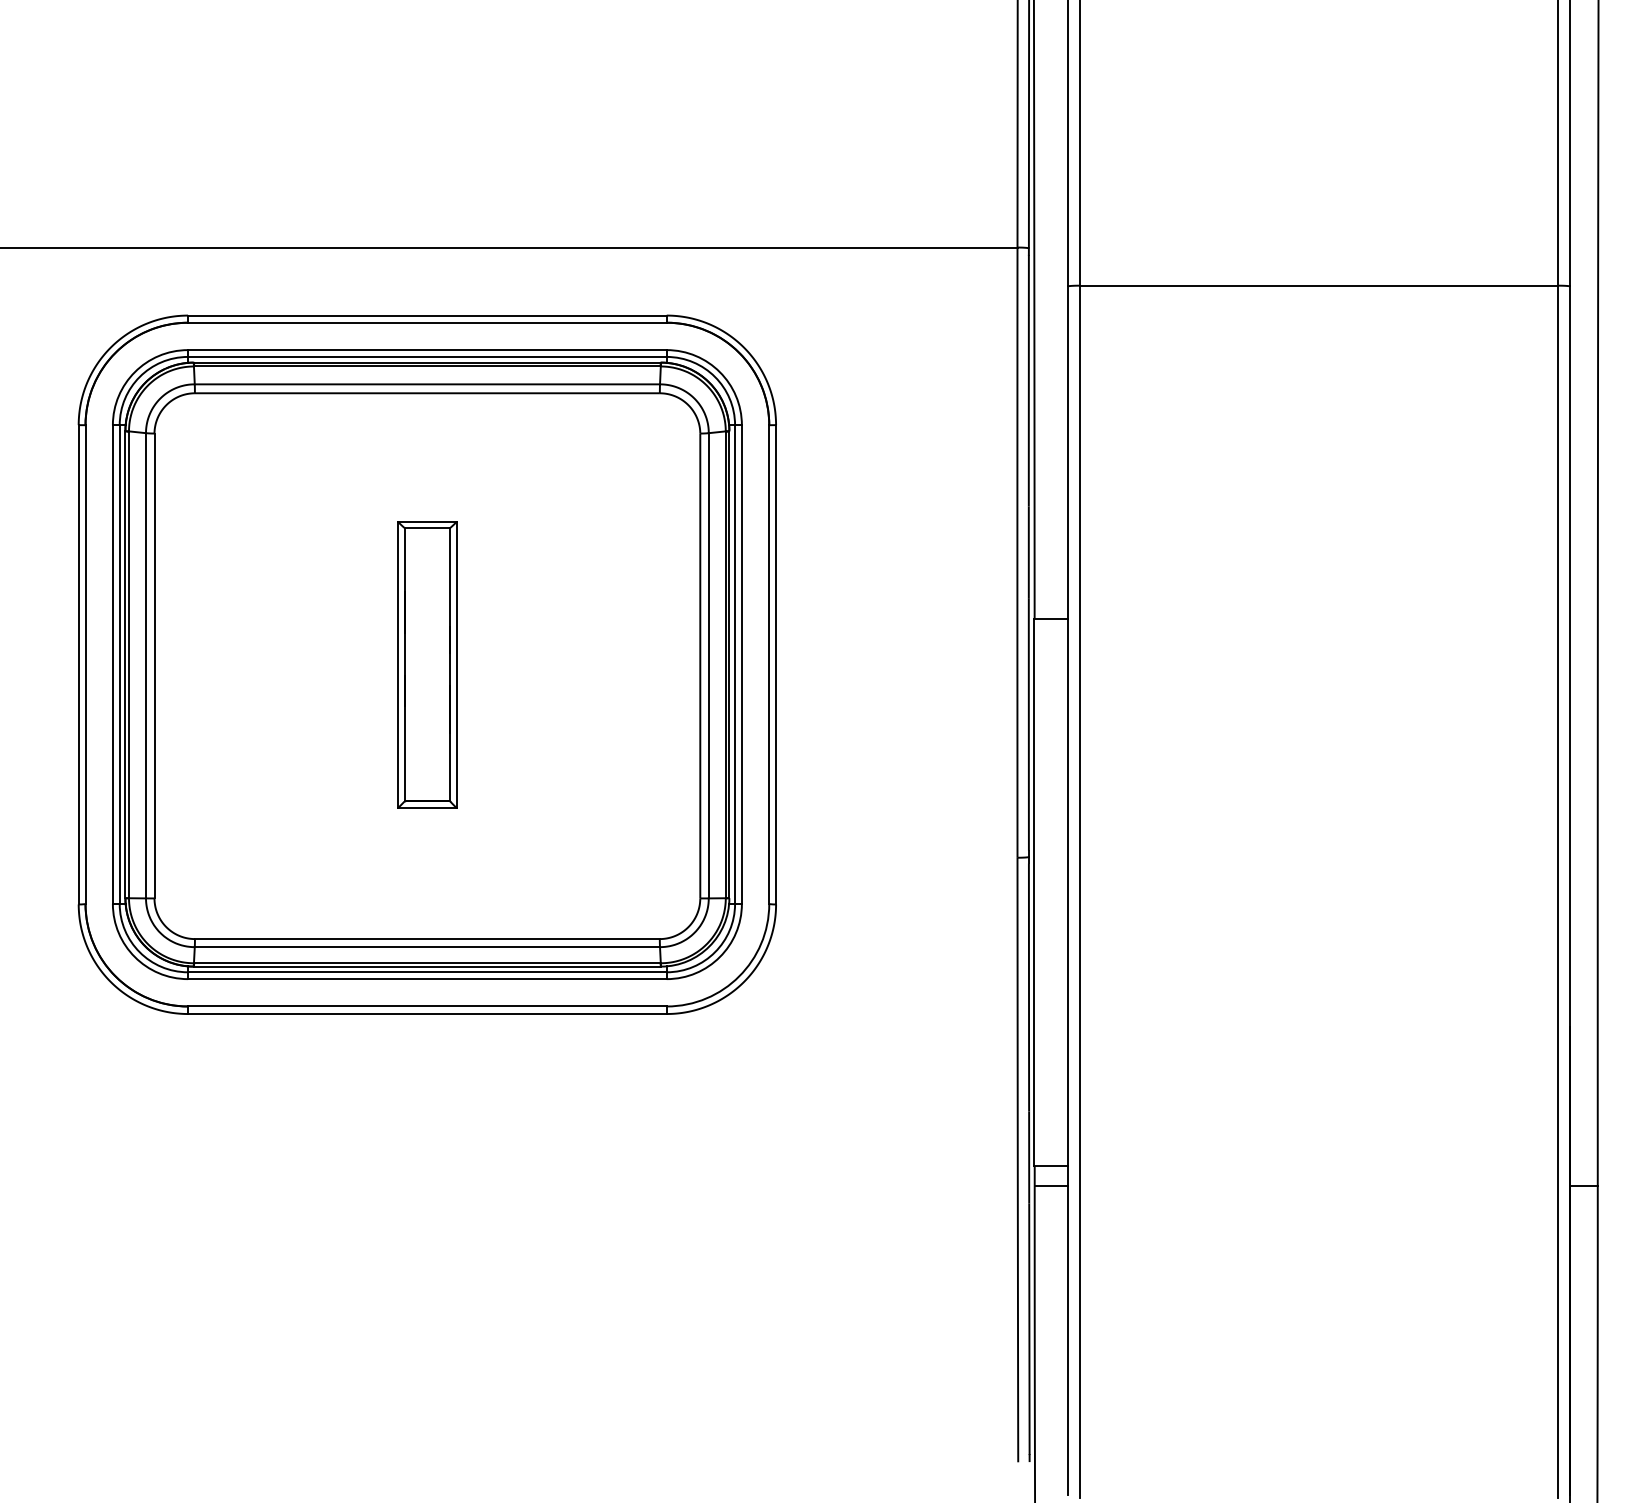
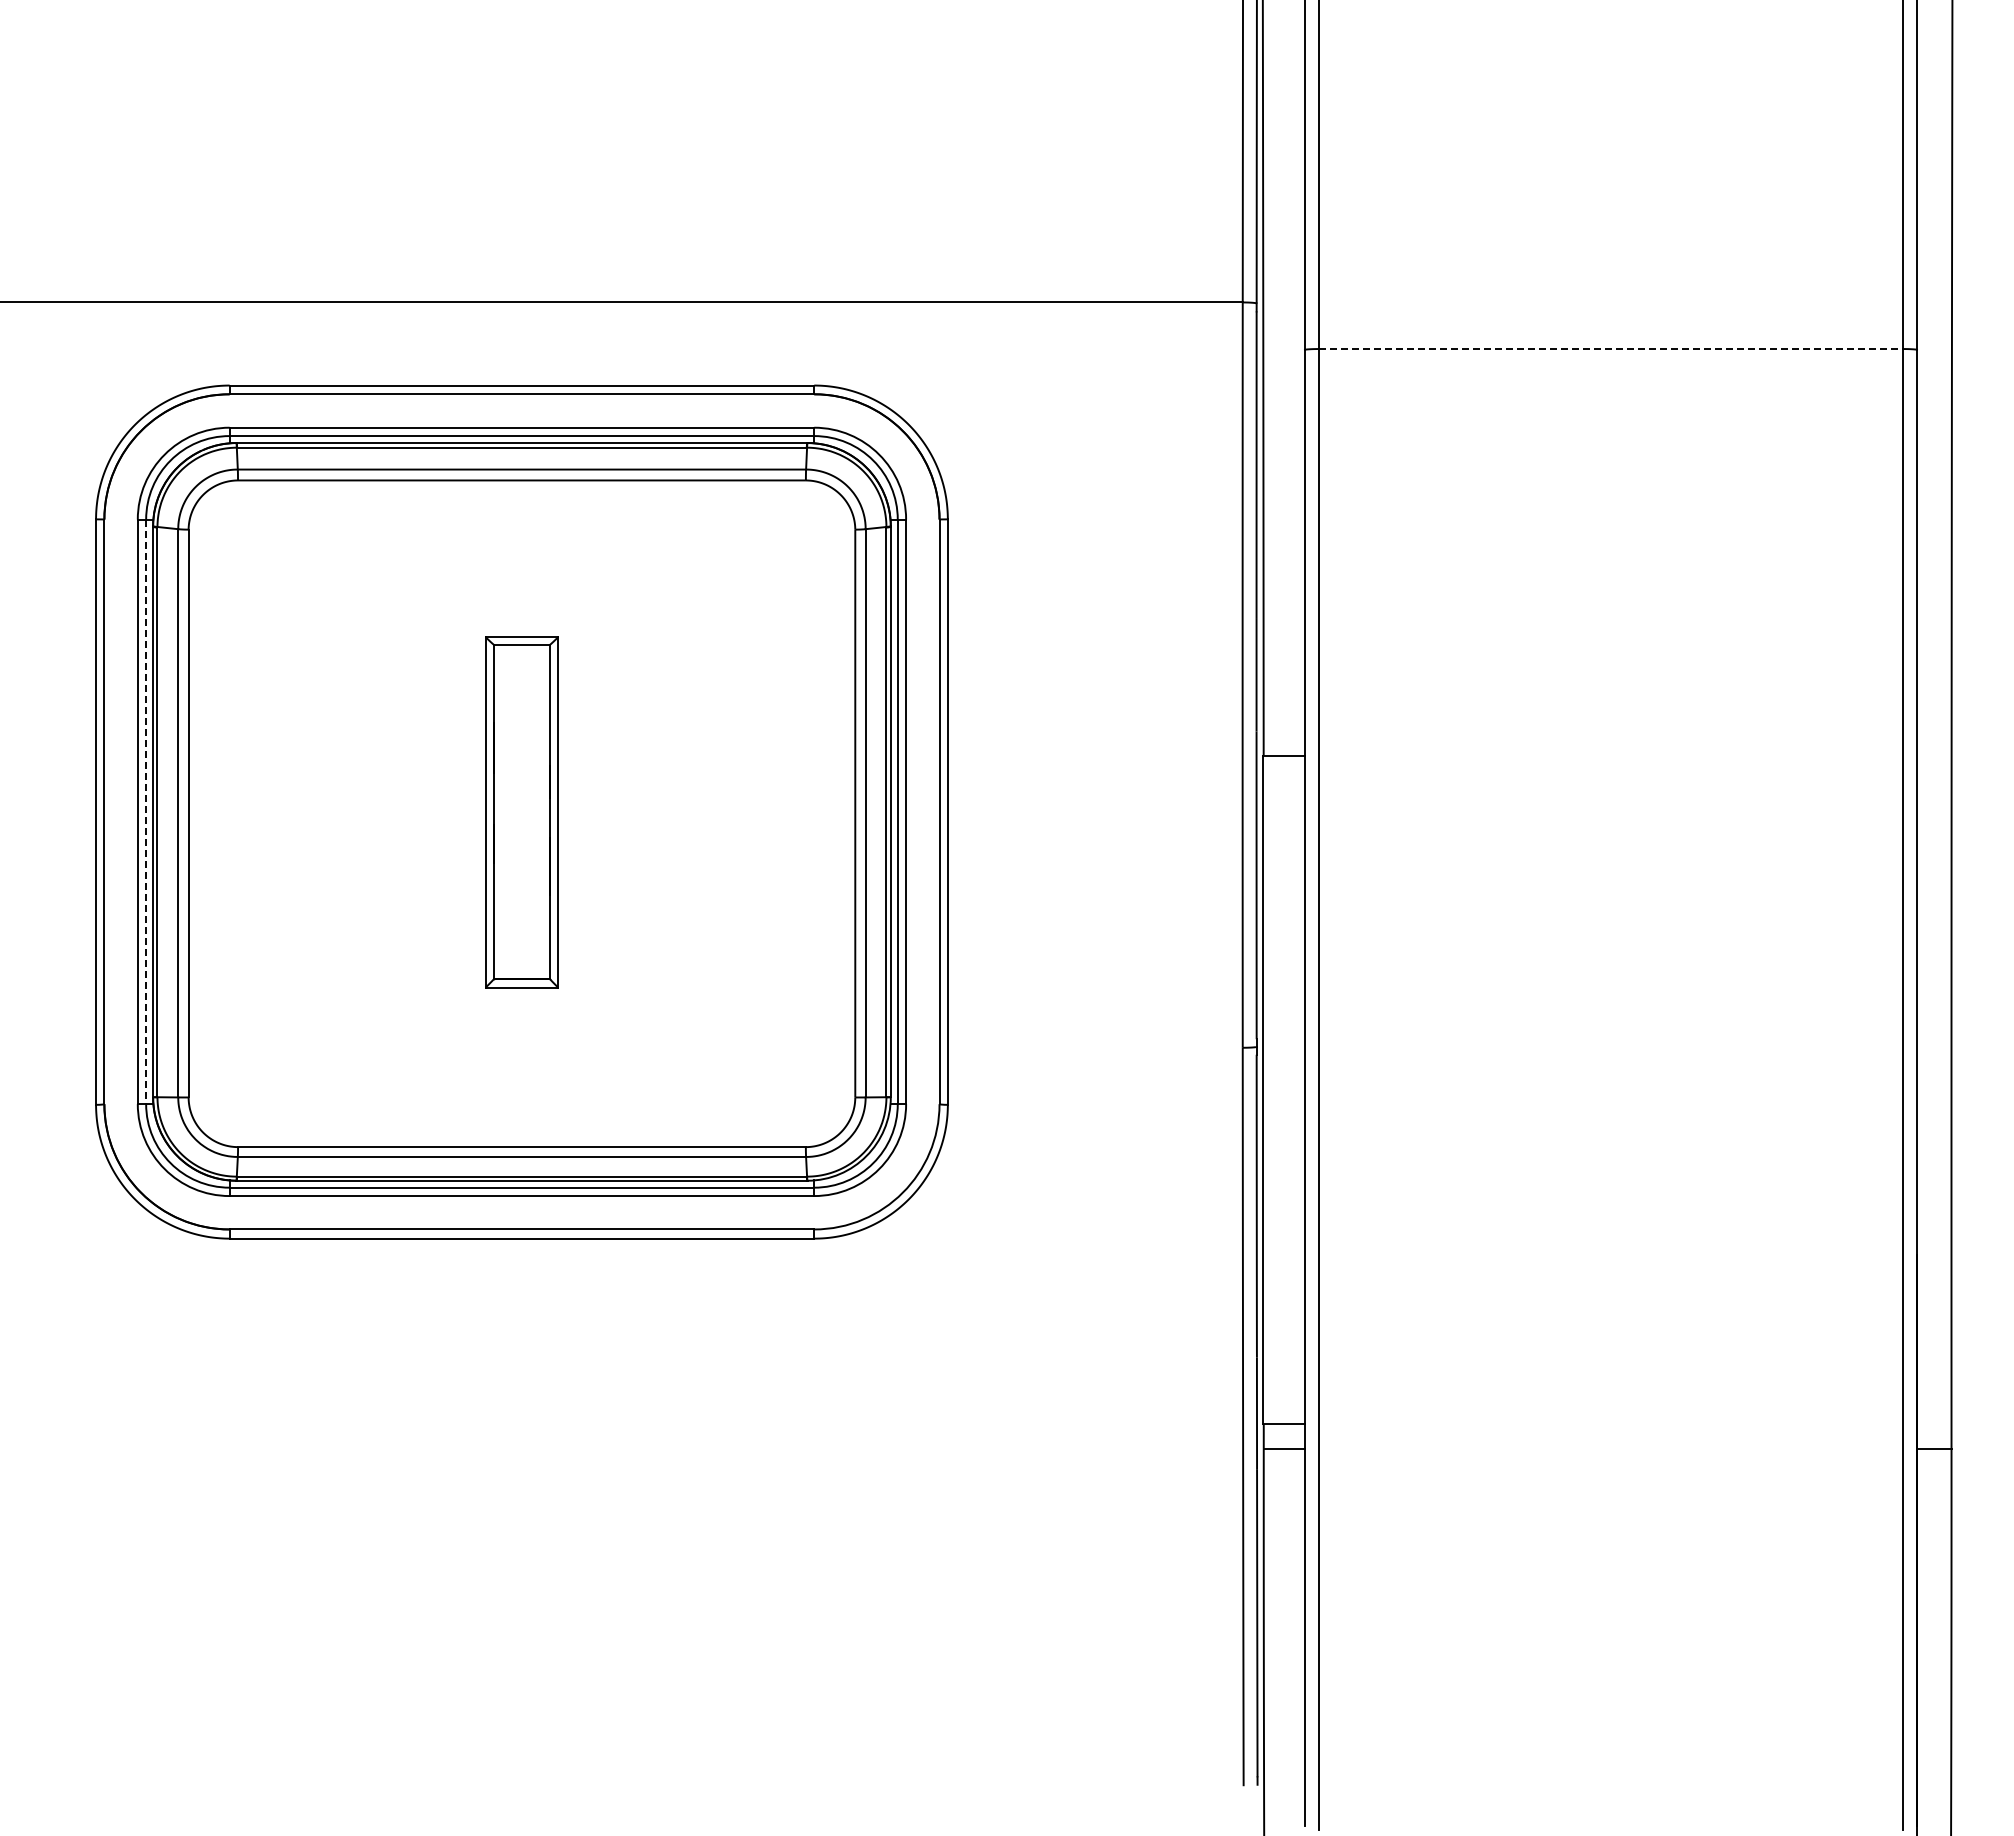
line: (1319, 286) -> (1611, 349), solid -> dashed
line: (120, 665) -> (146, 812), solid -> dashed

